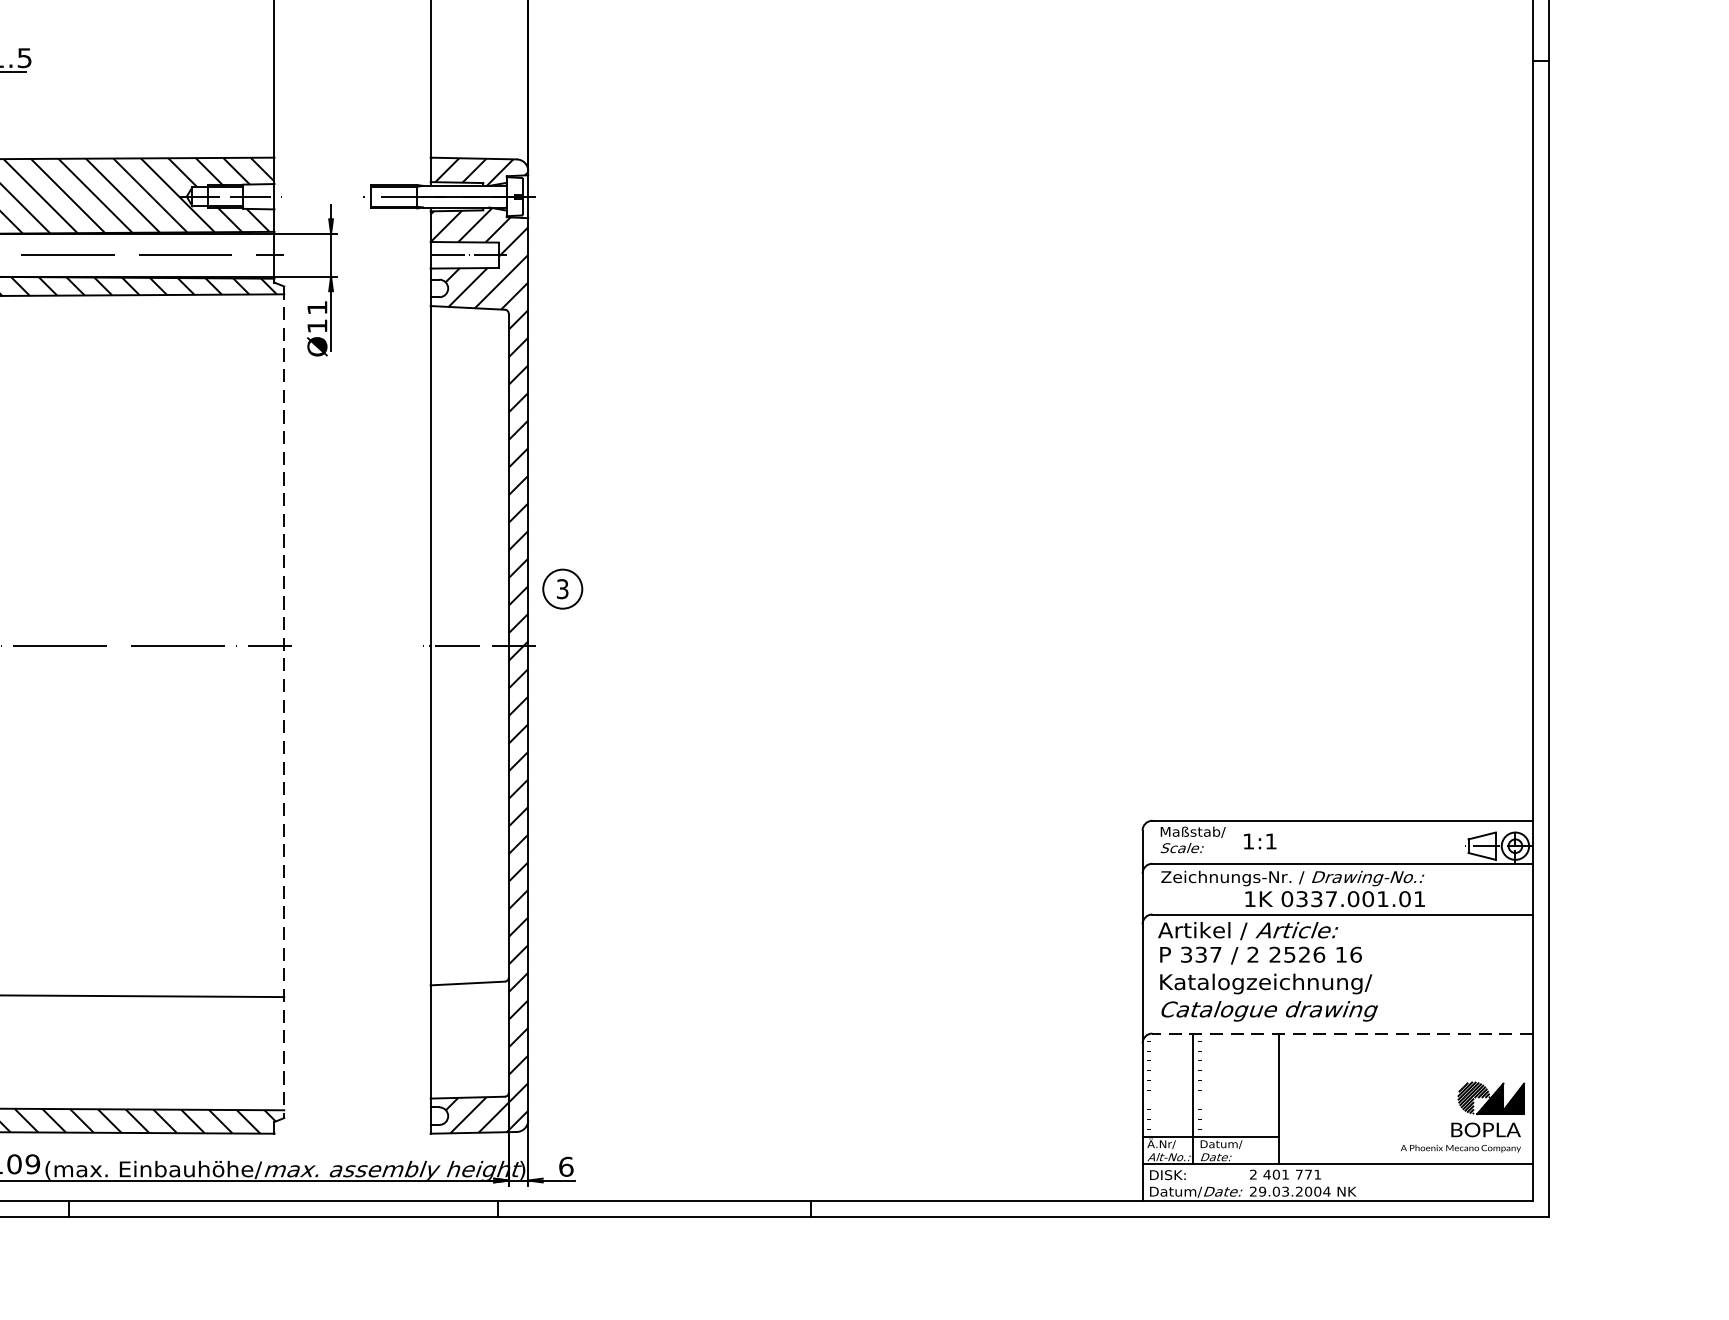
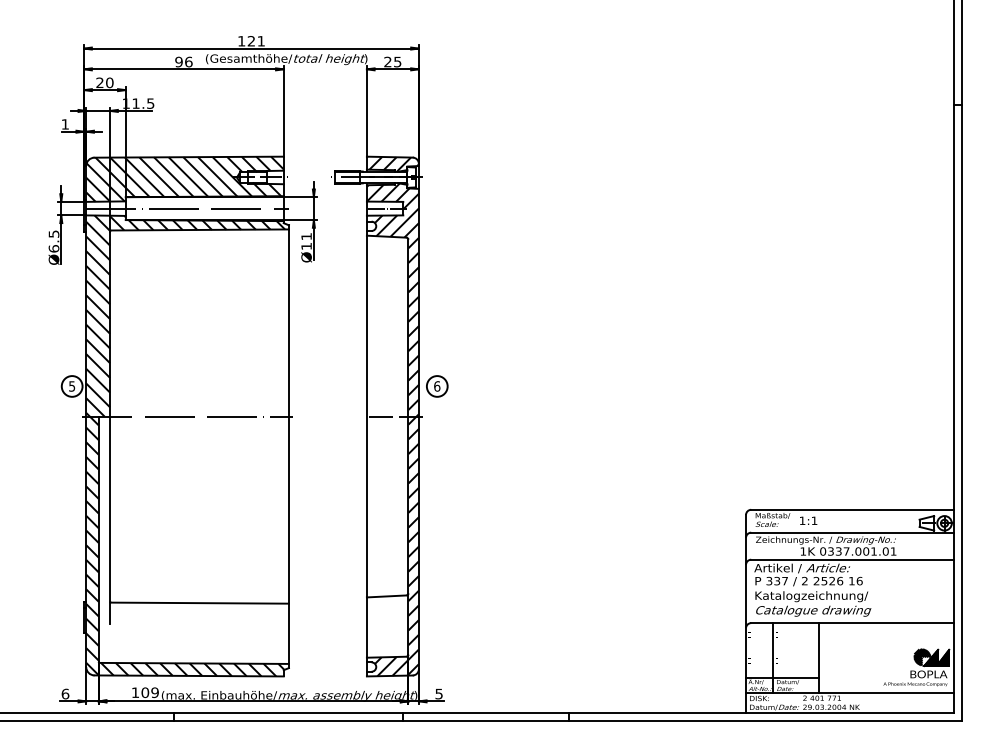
text: (563, 589) -> (437, 386), 3 -> 6
line: (283, 703) -> (288, 447), dashed -> solid
line: (1342, 1034) -> (852, 623), dashed -> solid
text: (565, 1165) -> (438, 693), 6 -> 5

